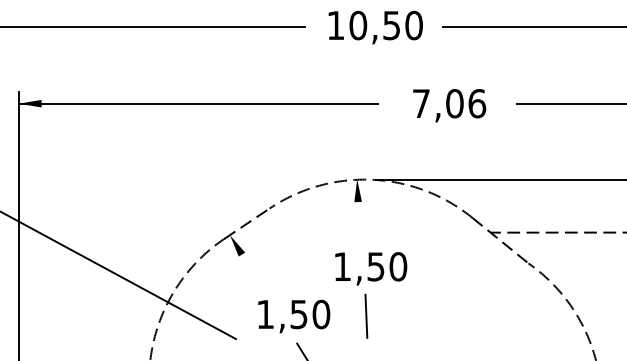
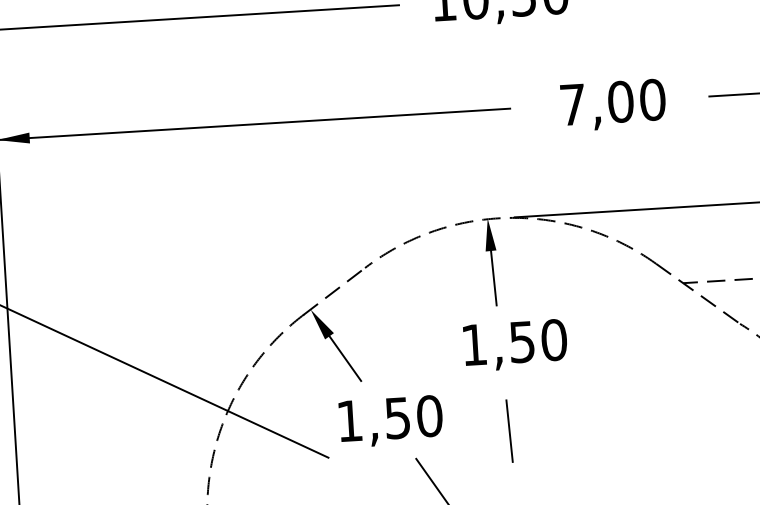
text: (477, 103) -> (653, 99), 7,06 -> 7,00
line: (358, 221) -> (493, 278), added
line: (252, 270) -> (345, 358), added
line: (366, 315) -> (509, 429), moved
text: (294, 316) -> (391, 421), moved

